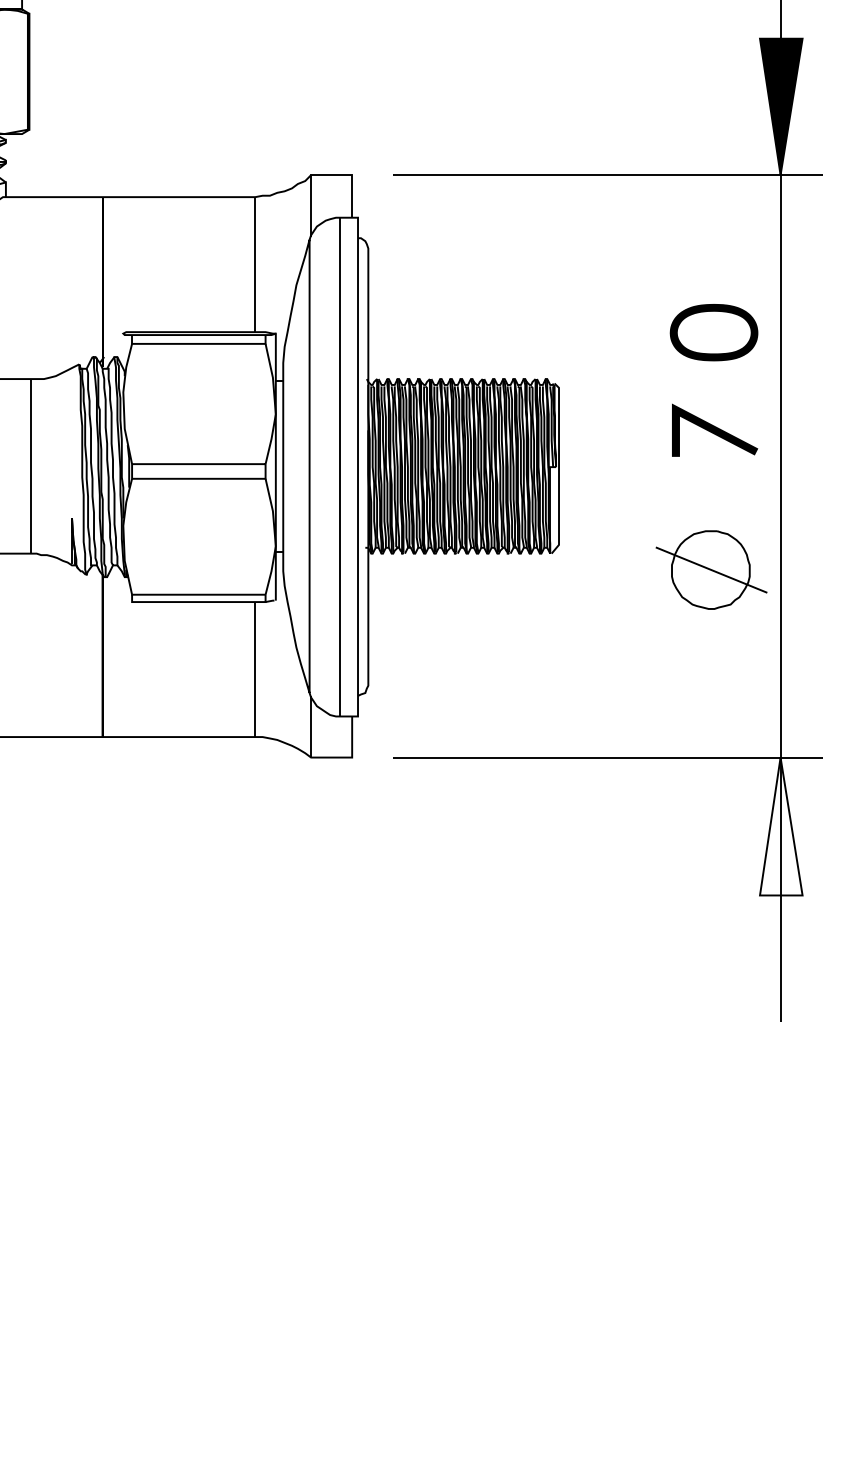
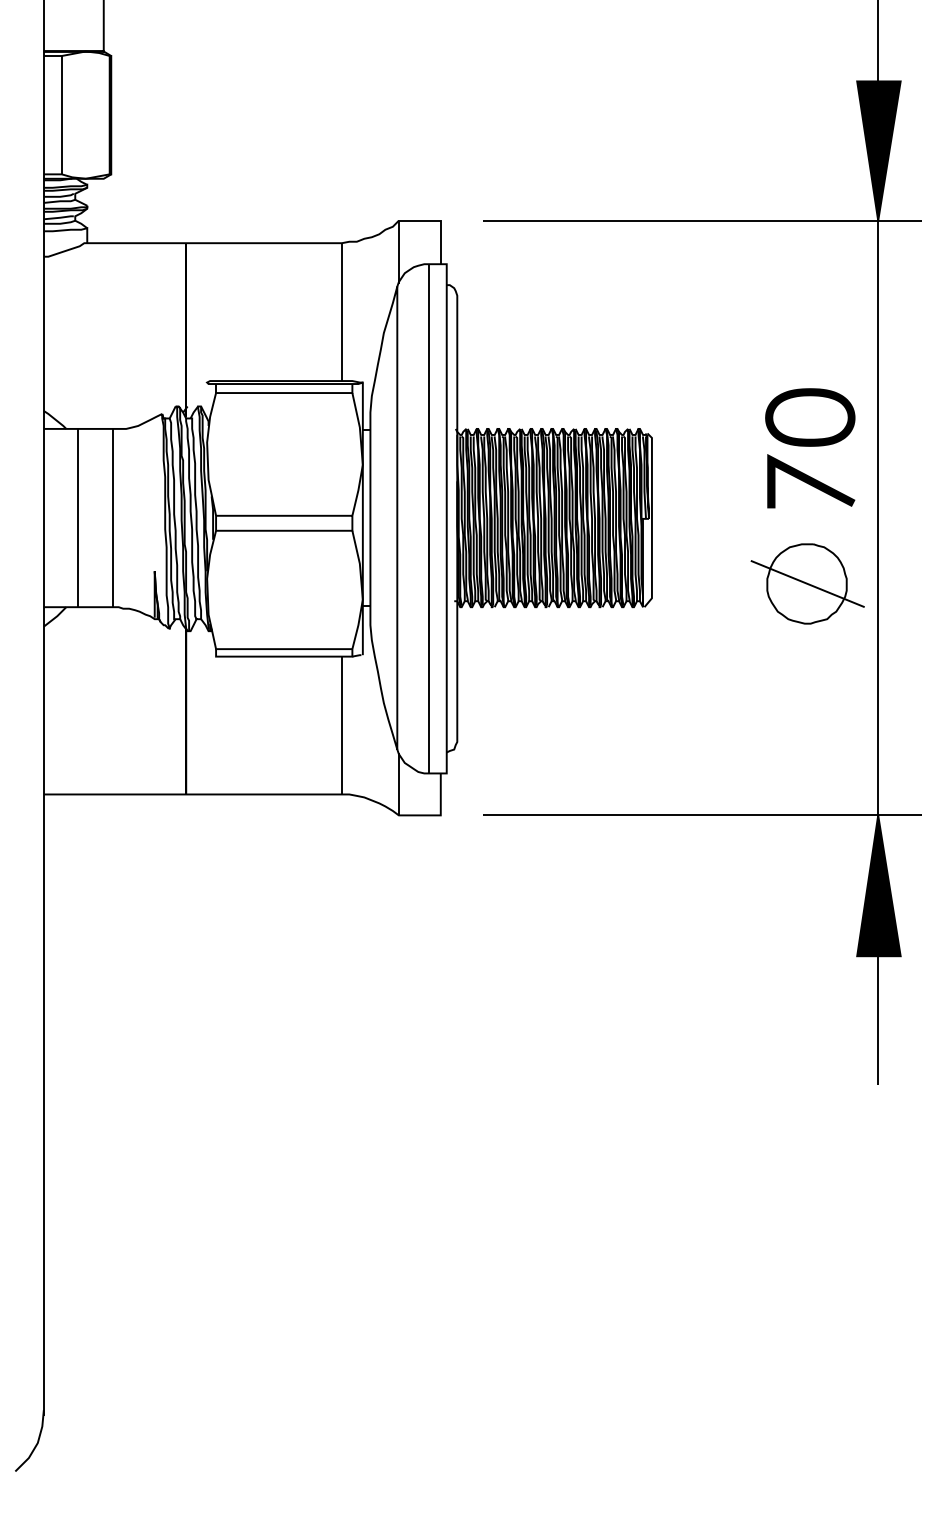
part: (714, 332) -> (810, 417), moved
part: (711, 569) -> (807, 583), moved
fill: (780, 826) -> (878, 885), added

